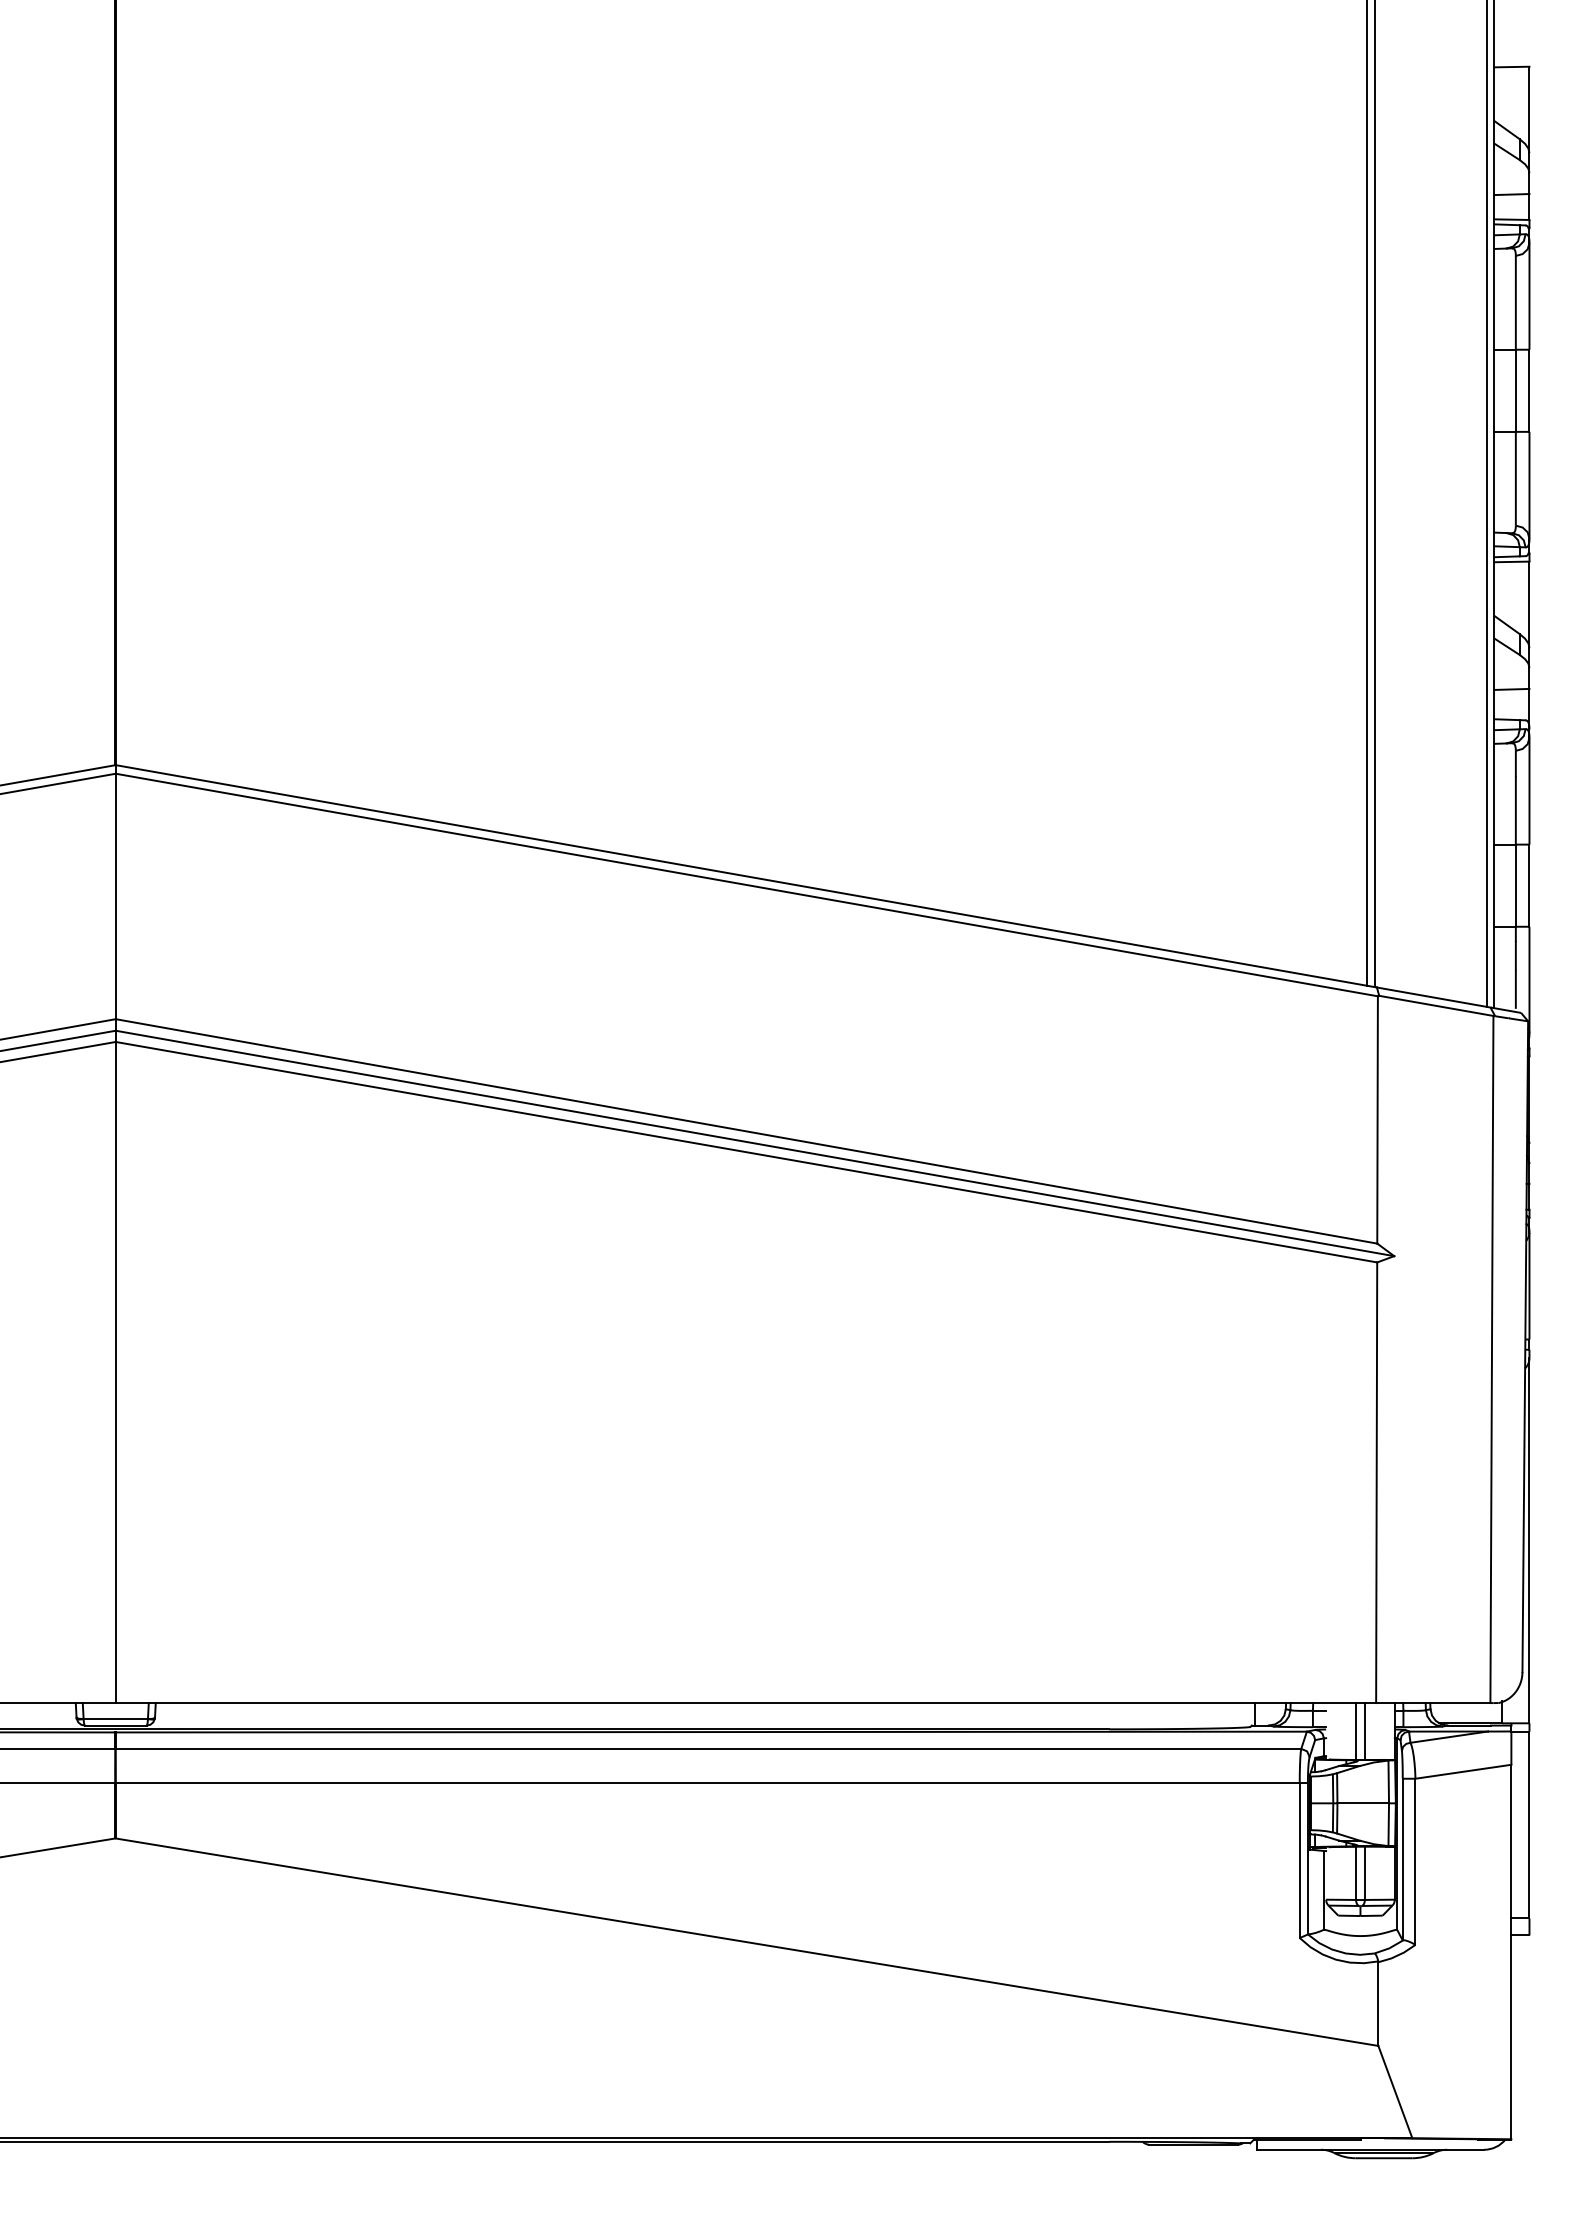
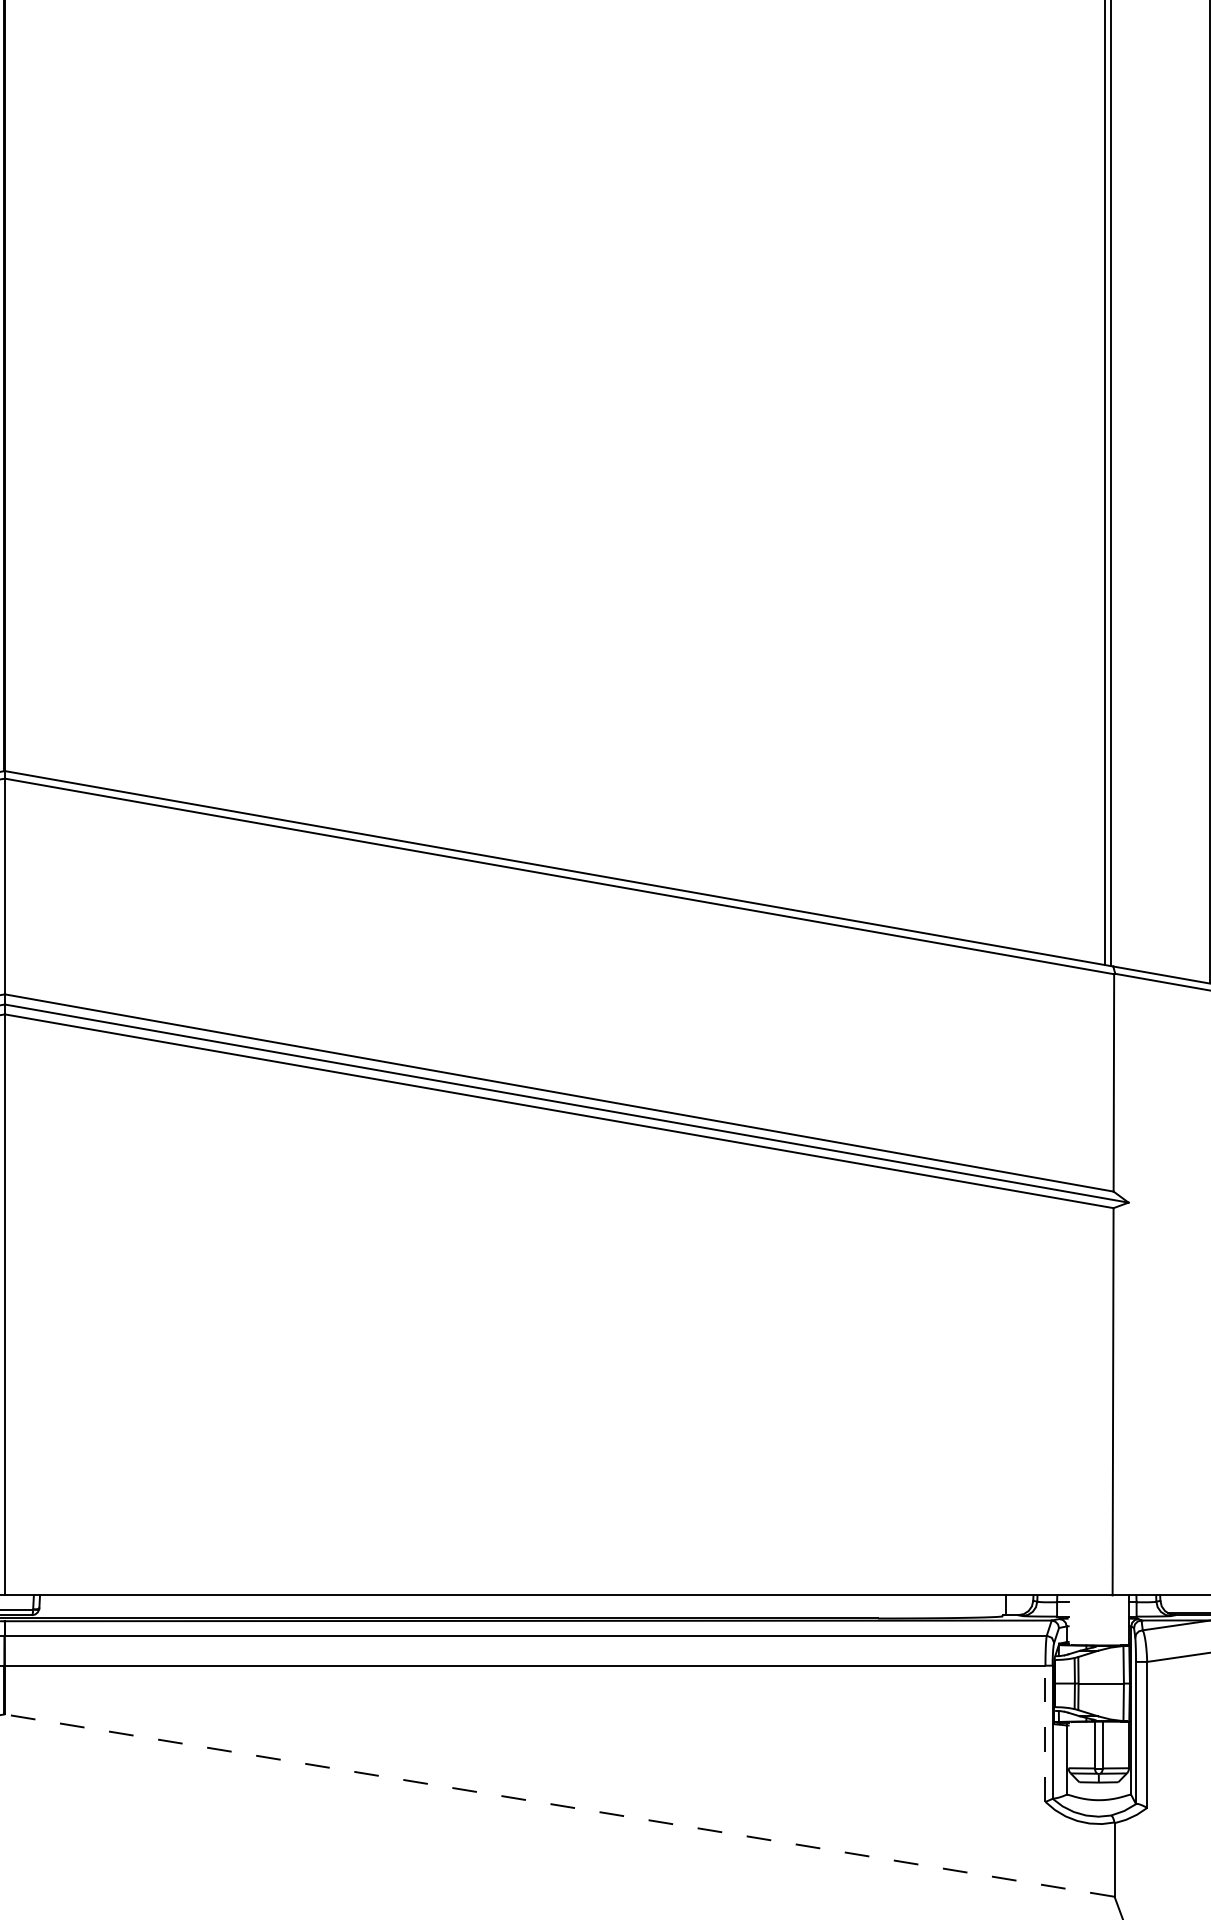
line: (1356, 1731) -> (1095, 1620), removed
line: (1364, 1731) -> (1102, 1620), removed
line: (1299, 1860) -> (1045, 1733), solid -> dashed
line: (747, 1942) -> (560, 1805), solid -> dashed

